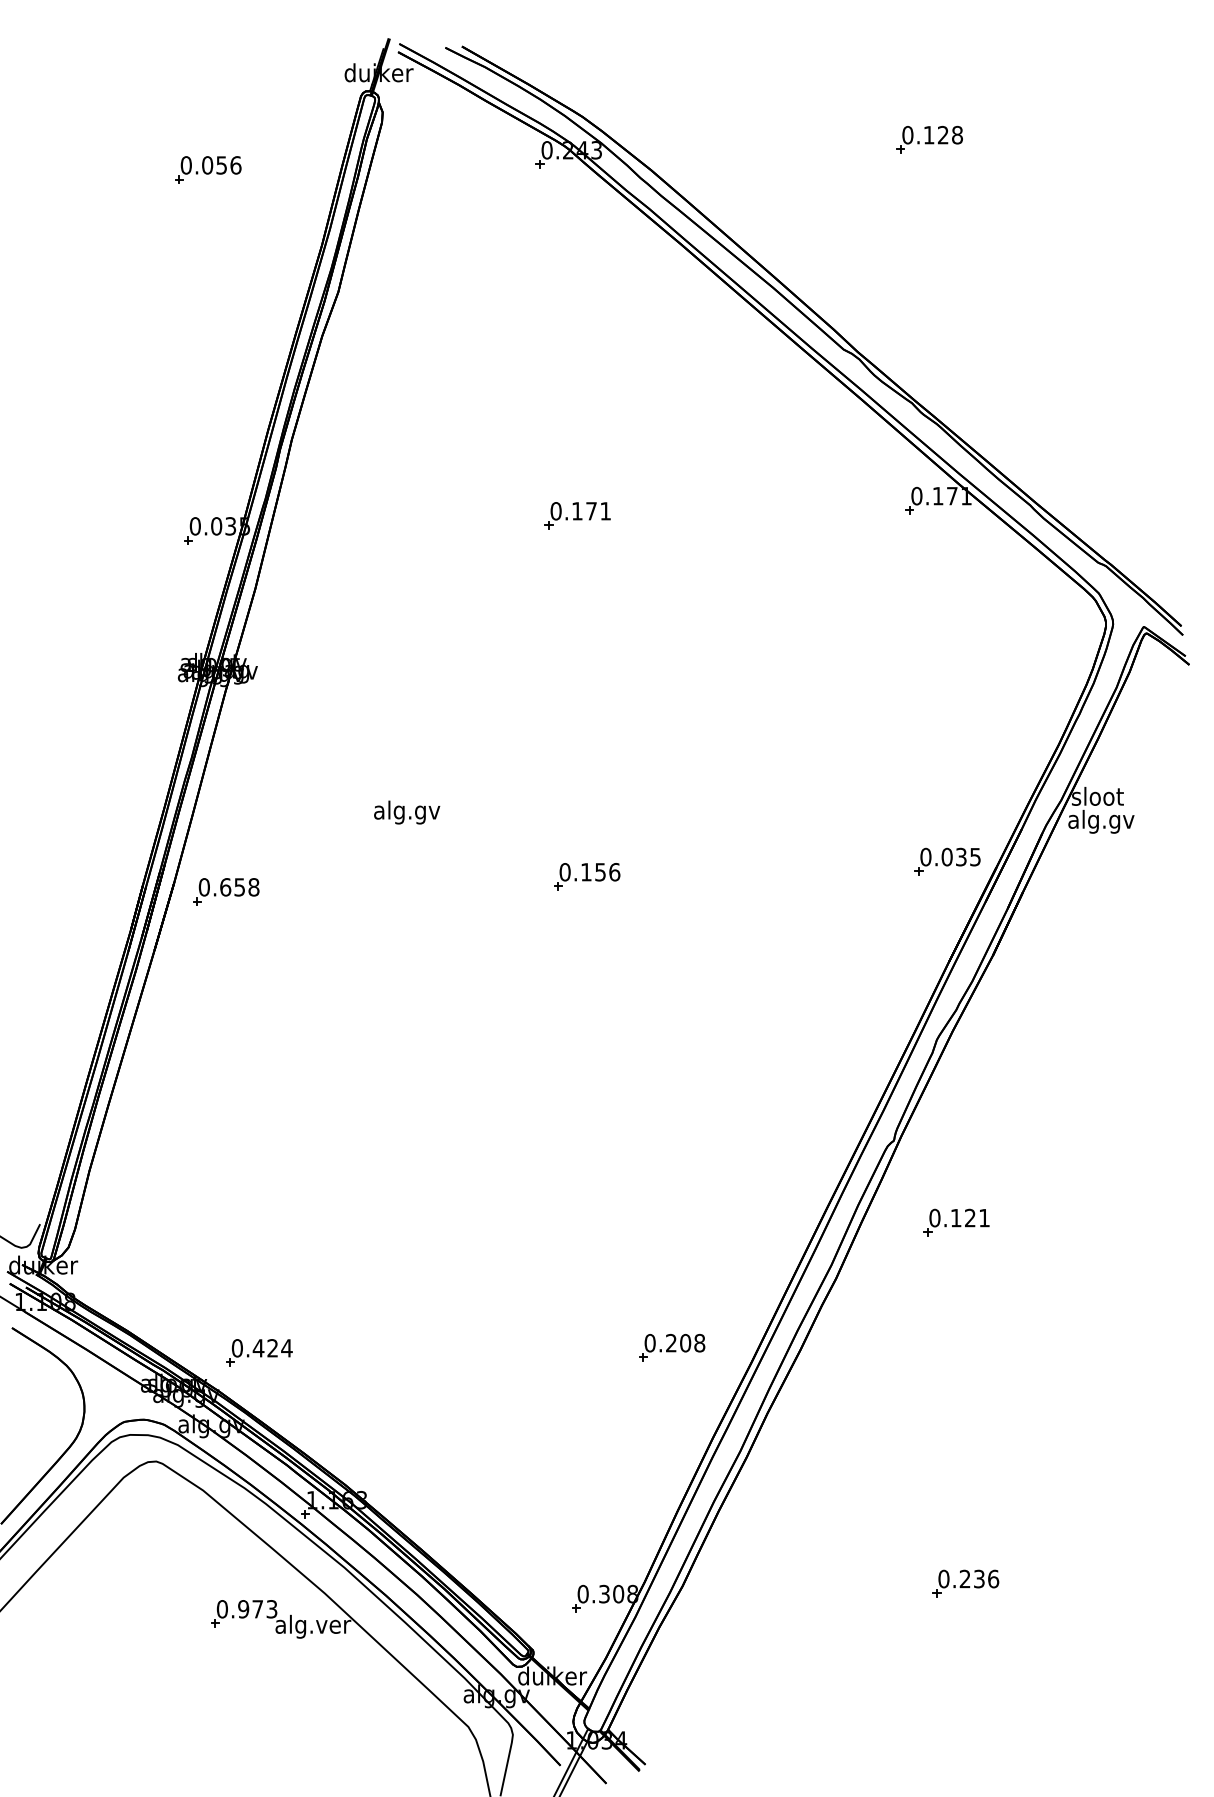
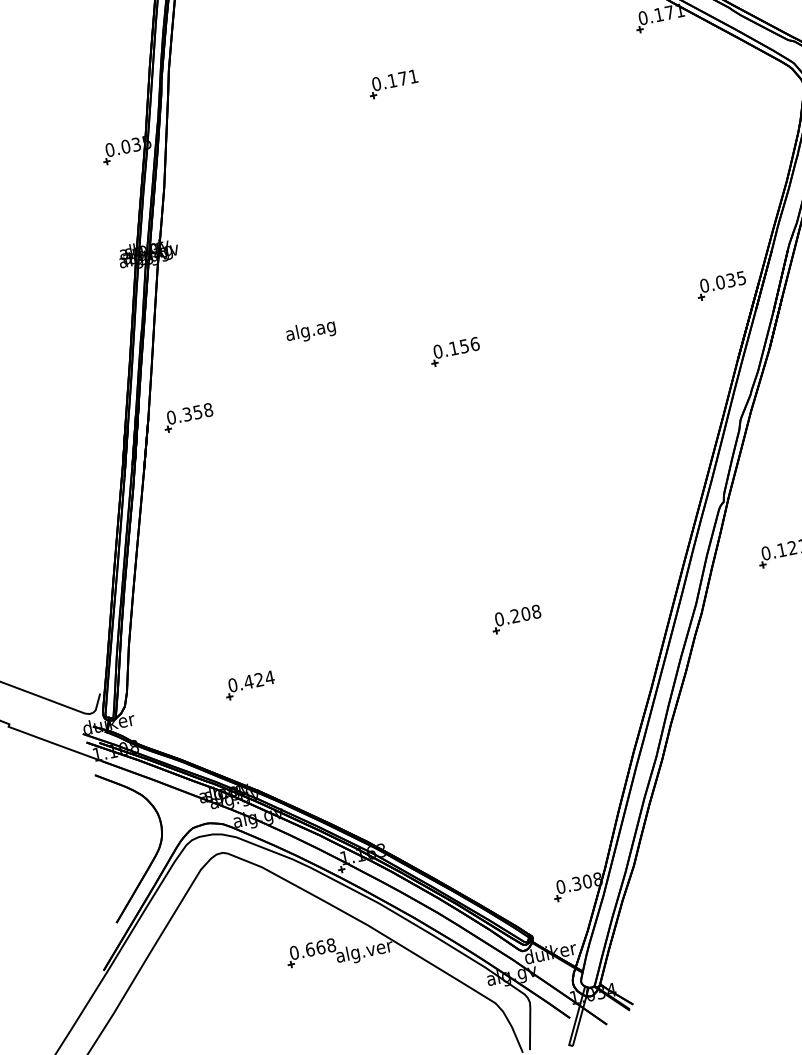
text: (406, 812) -> (310, 331), alg.gv -> alg.ag
text: (225, 887) -> (187, 414), 0.658 -> 0.358
part: (672, 1347) -> (516, 619), moved
part: (259, 1352) -> (250, 685), moved
text: (257, 1609) -> (320, 947), 0.973 -> 0.668

